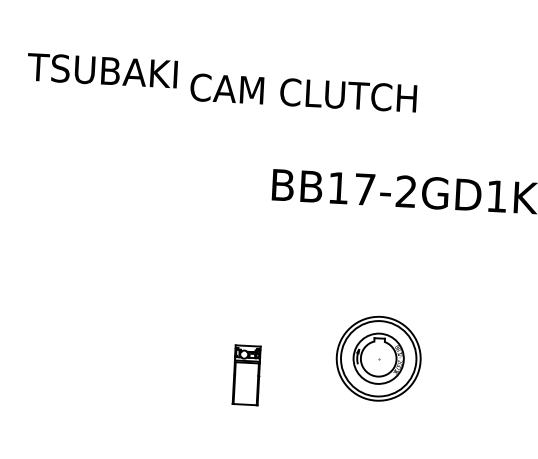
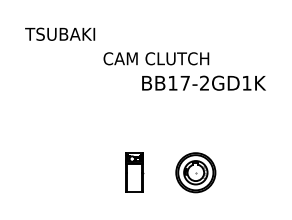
text: (303, 92) -> (156, 58), moved
part: (378, 358) -> (195, 172), moved
part: (246, 374) -> (134, 172), size x1.43

